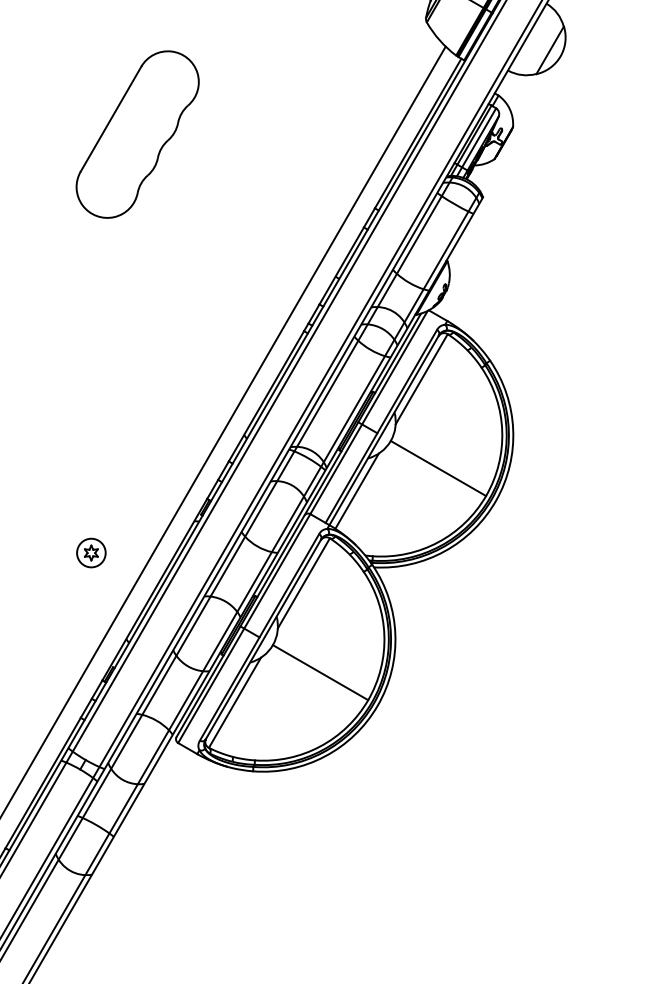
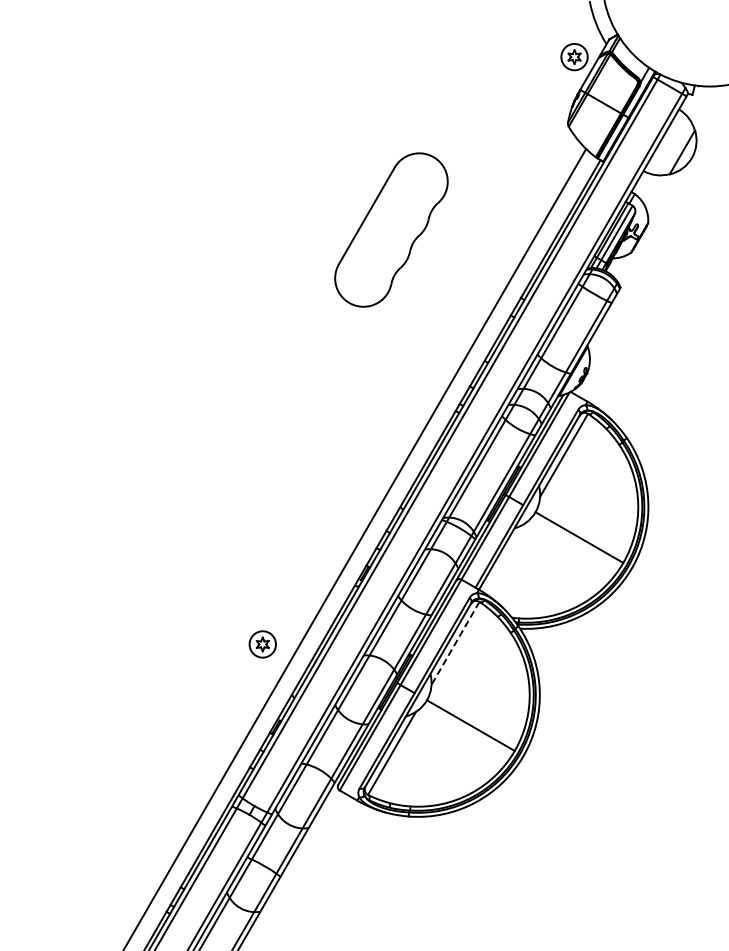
part: (137, 134) -> (391, 229), moved
line: (357, 491) -> (504, 558), removed
part: (91, 553) -> (262, 644), moved
line: (303, 583) -> (455, 643), solid -> dashed

